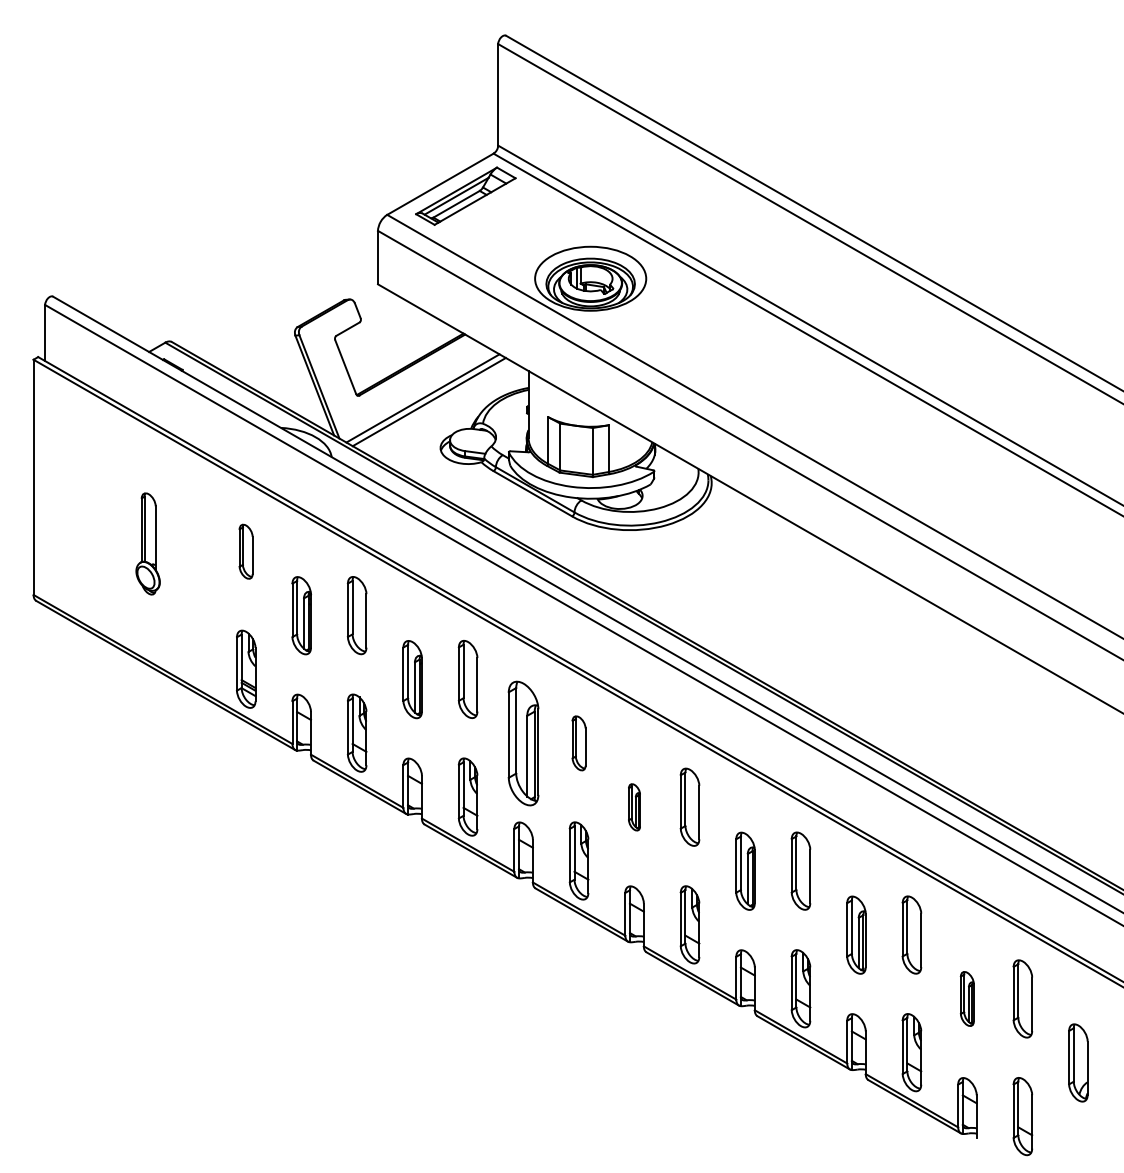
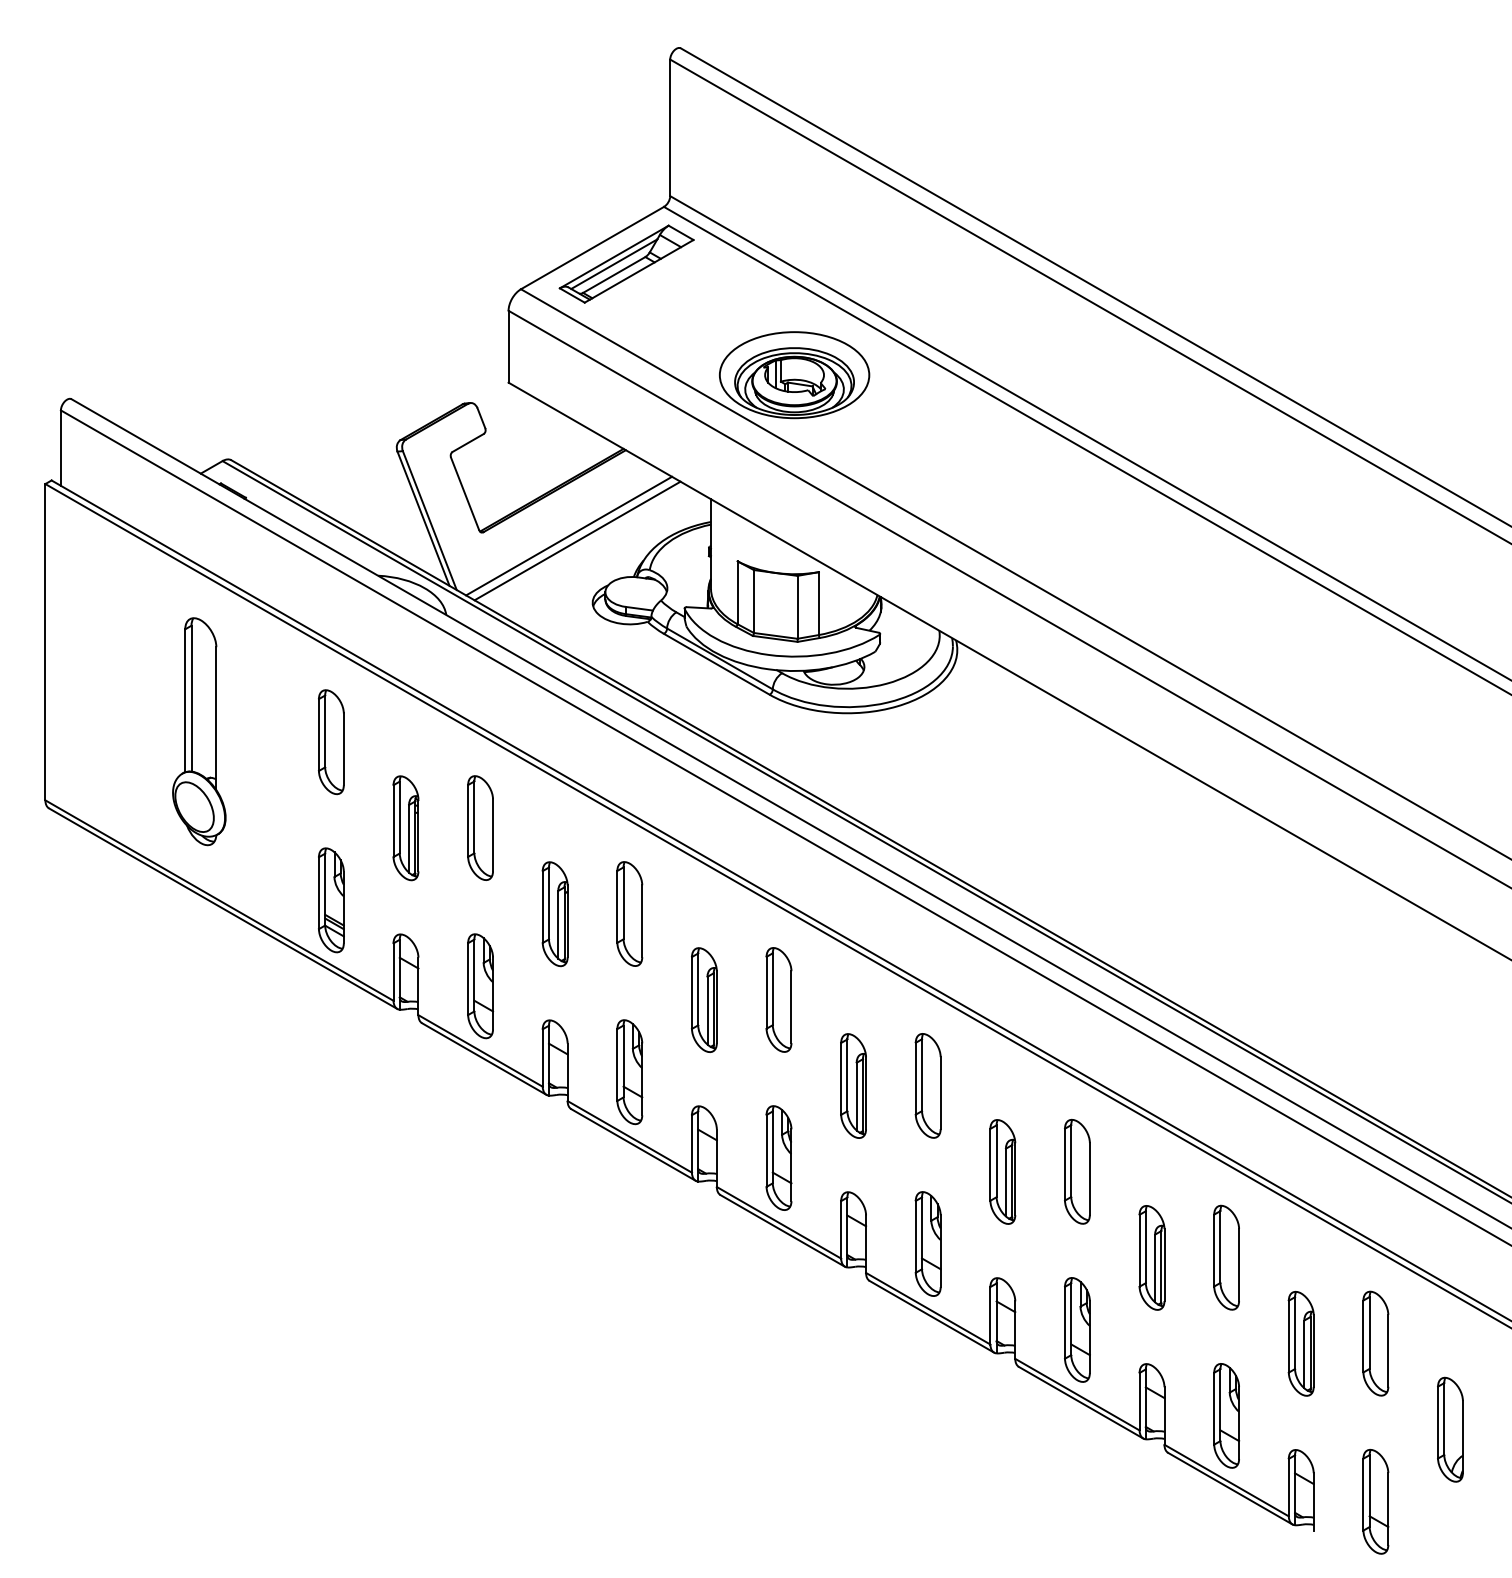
part: (148, 543) -> (199, 731), size x1.67
part: (245, 551) -> (330, 742), size x1.43
part: (523, 743) -> (704, 999), size x0.62
part: (578, 743) -> (778, 999), size x1.43
part: (634, 806) -> (853, 1085), size x1.67
part: (966, 998) -> (1300, 1343), size x1.43

